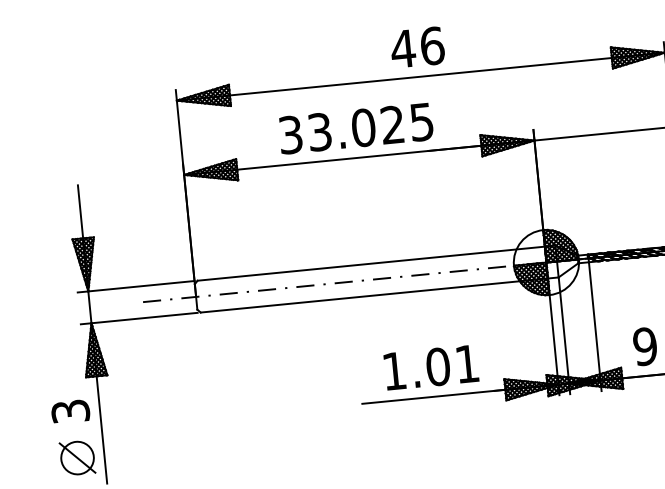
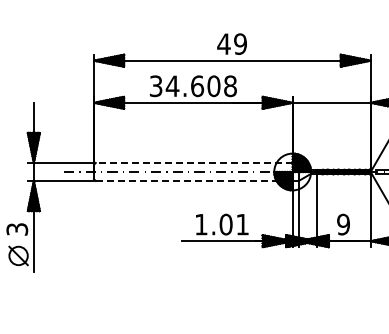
text: (432, 44) -> (240, 43), 46 -> 49
text: (369, 127) -> (200, 86), 33.025 -> 34.608
line: (369, 262) -> (193, 162), solid -> dashed
line: (374, 296) -> (194, 181), solid -> dashed

